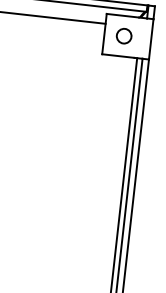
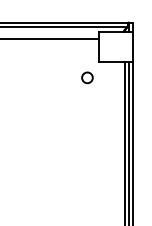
circle: (124, 35) -> (87, 77), moved

